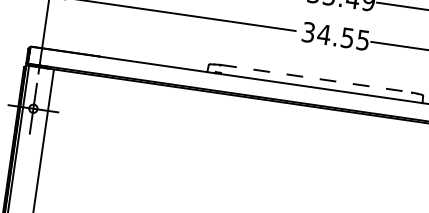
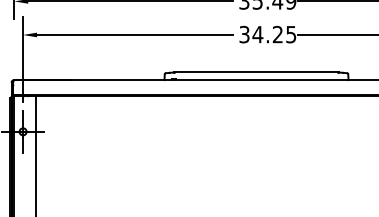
text: (347, 37) -> (277, 34), 34.55 -> 34.25
line: (317, 78) -> (257, 72), dashed -> solid

